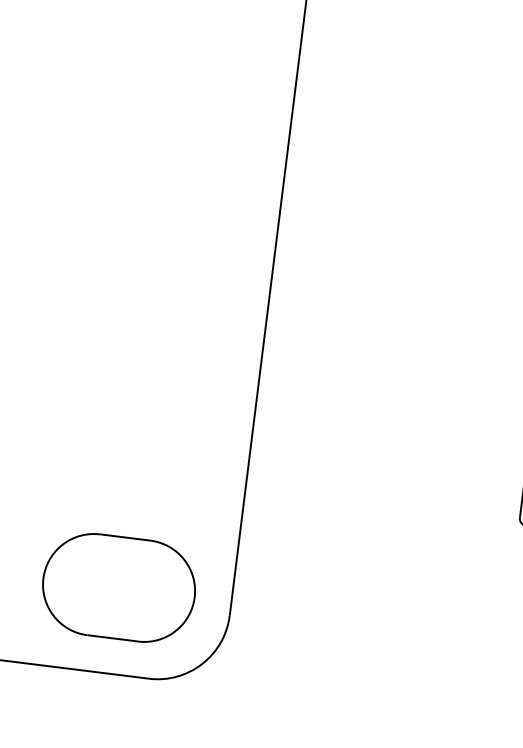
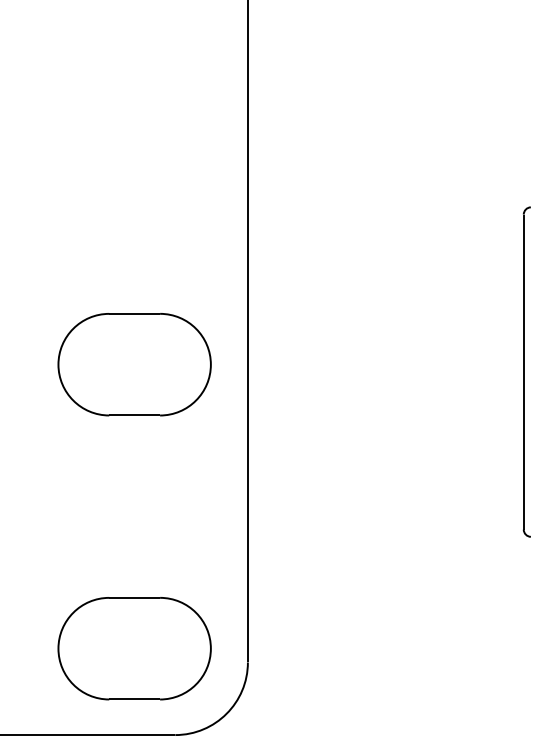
part: (154, 305) -> (134, 364), added

